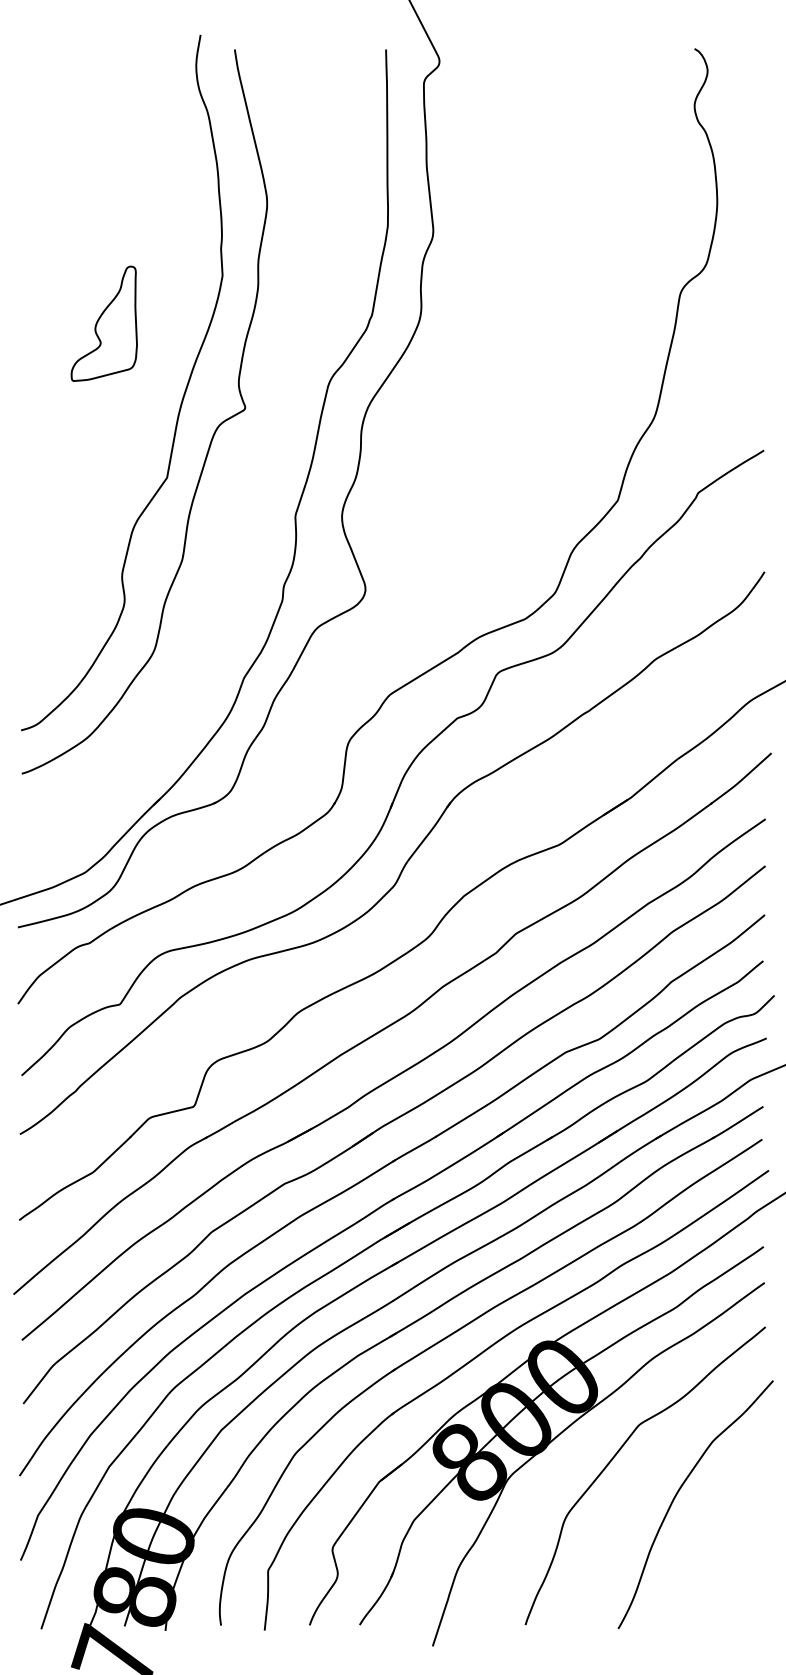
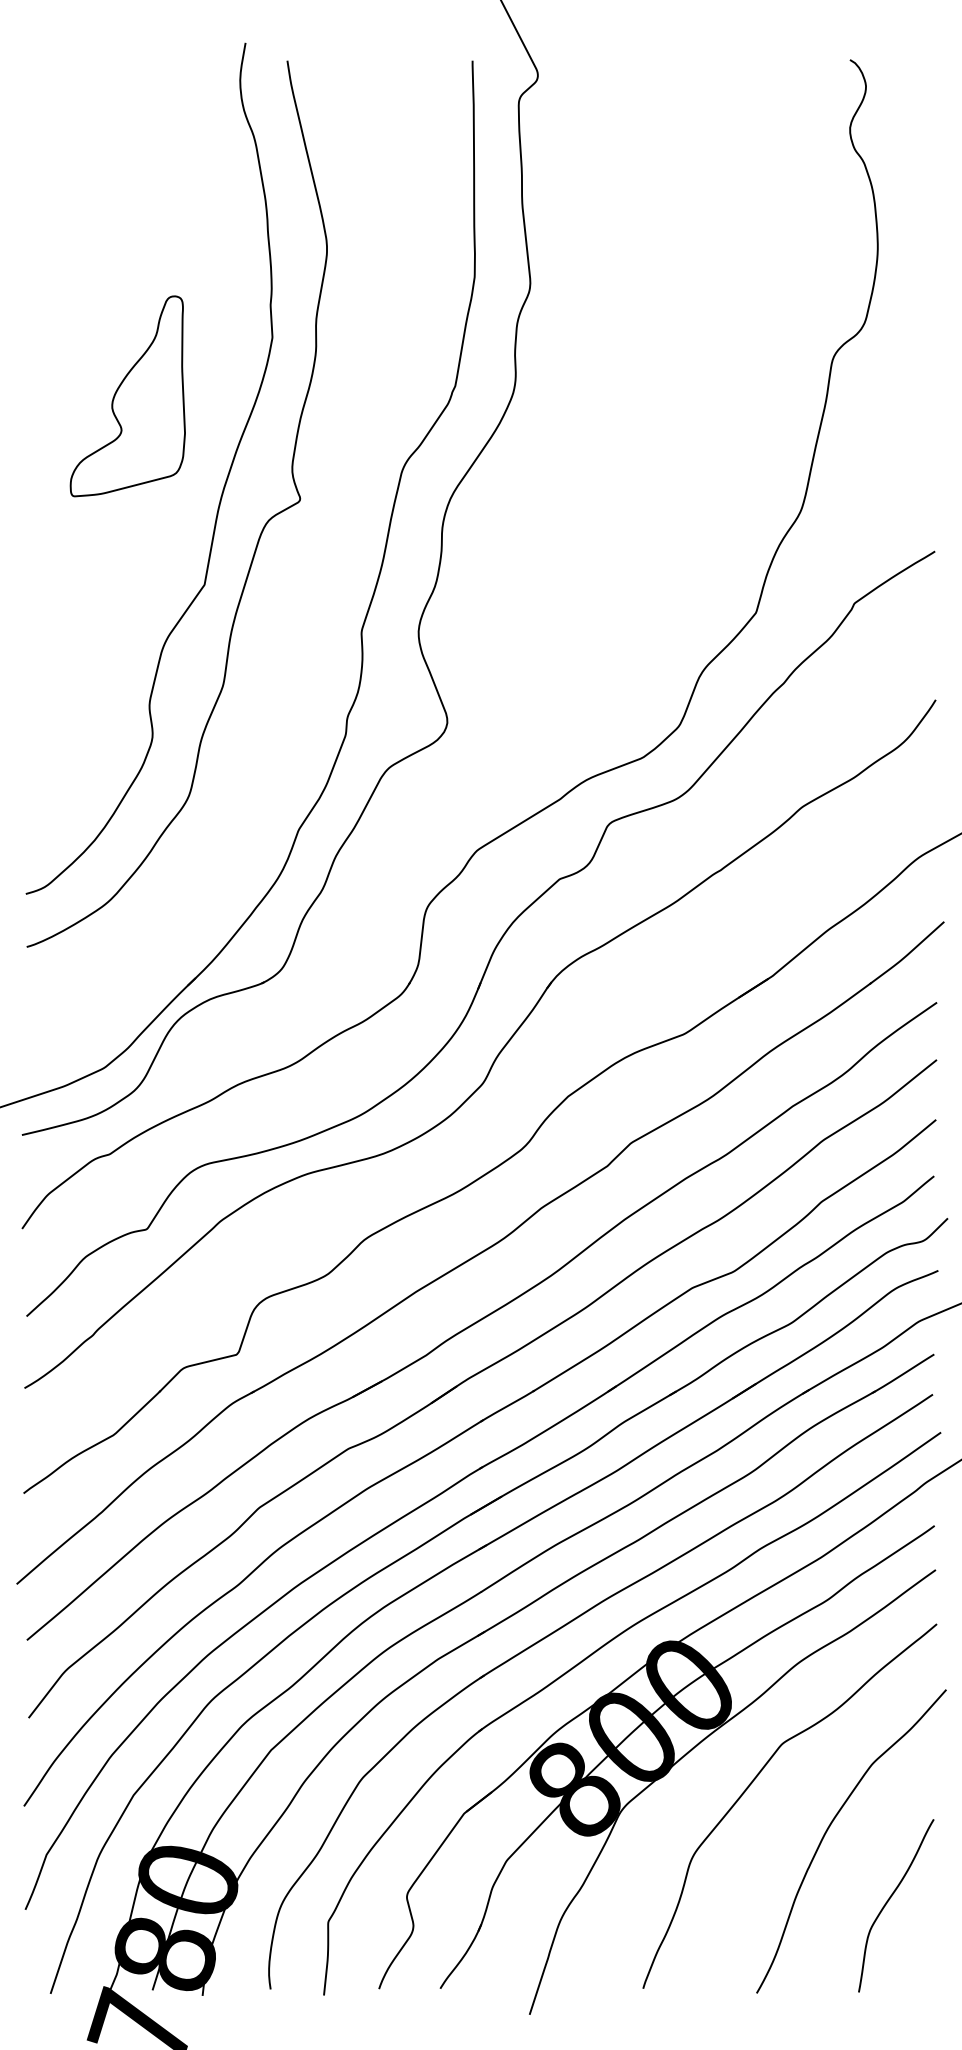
part: (104, 323) -> (127, 396), size x1.43
curve: (727, 1552) -> (890, 1899), added

